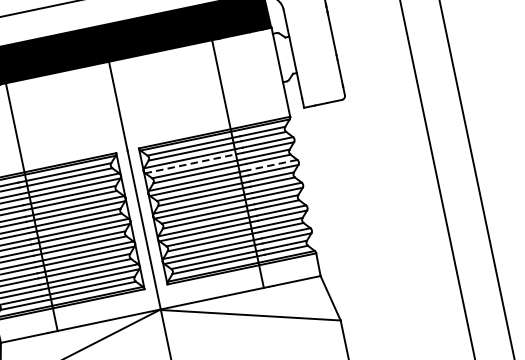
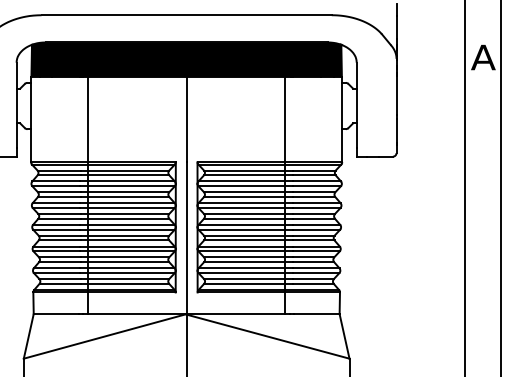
line: (194, 163) -> (245, 186), dashed -> solid
line: (272, 165) -> (316, 203), dashed -> solid

